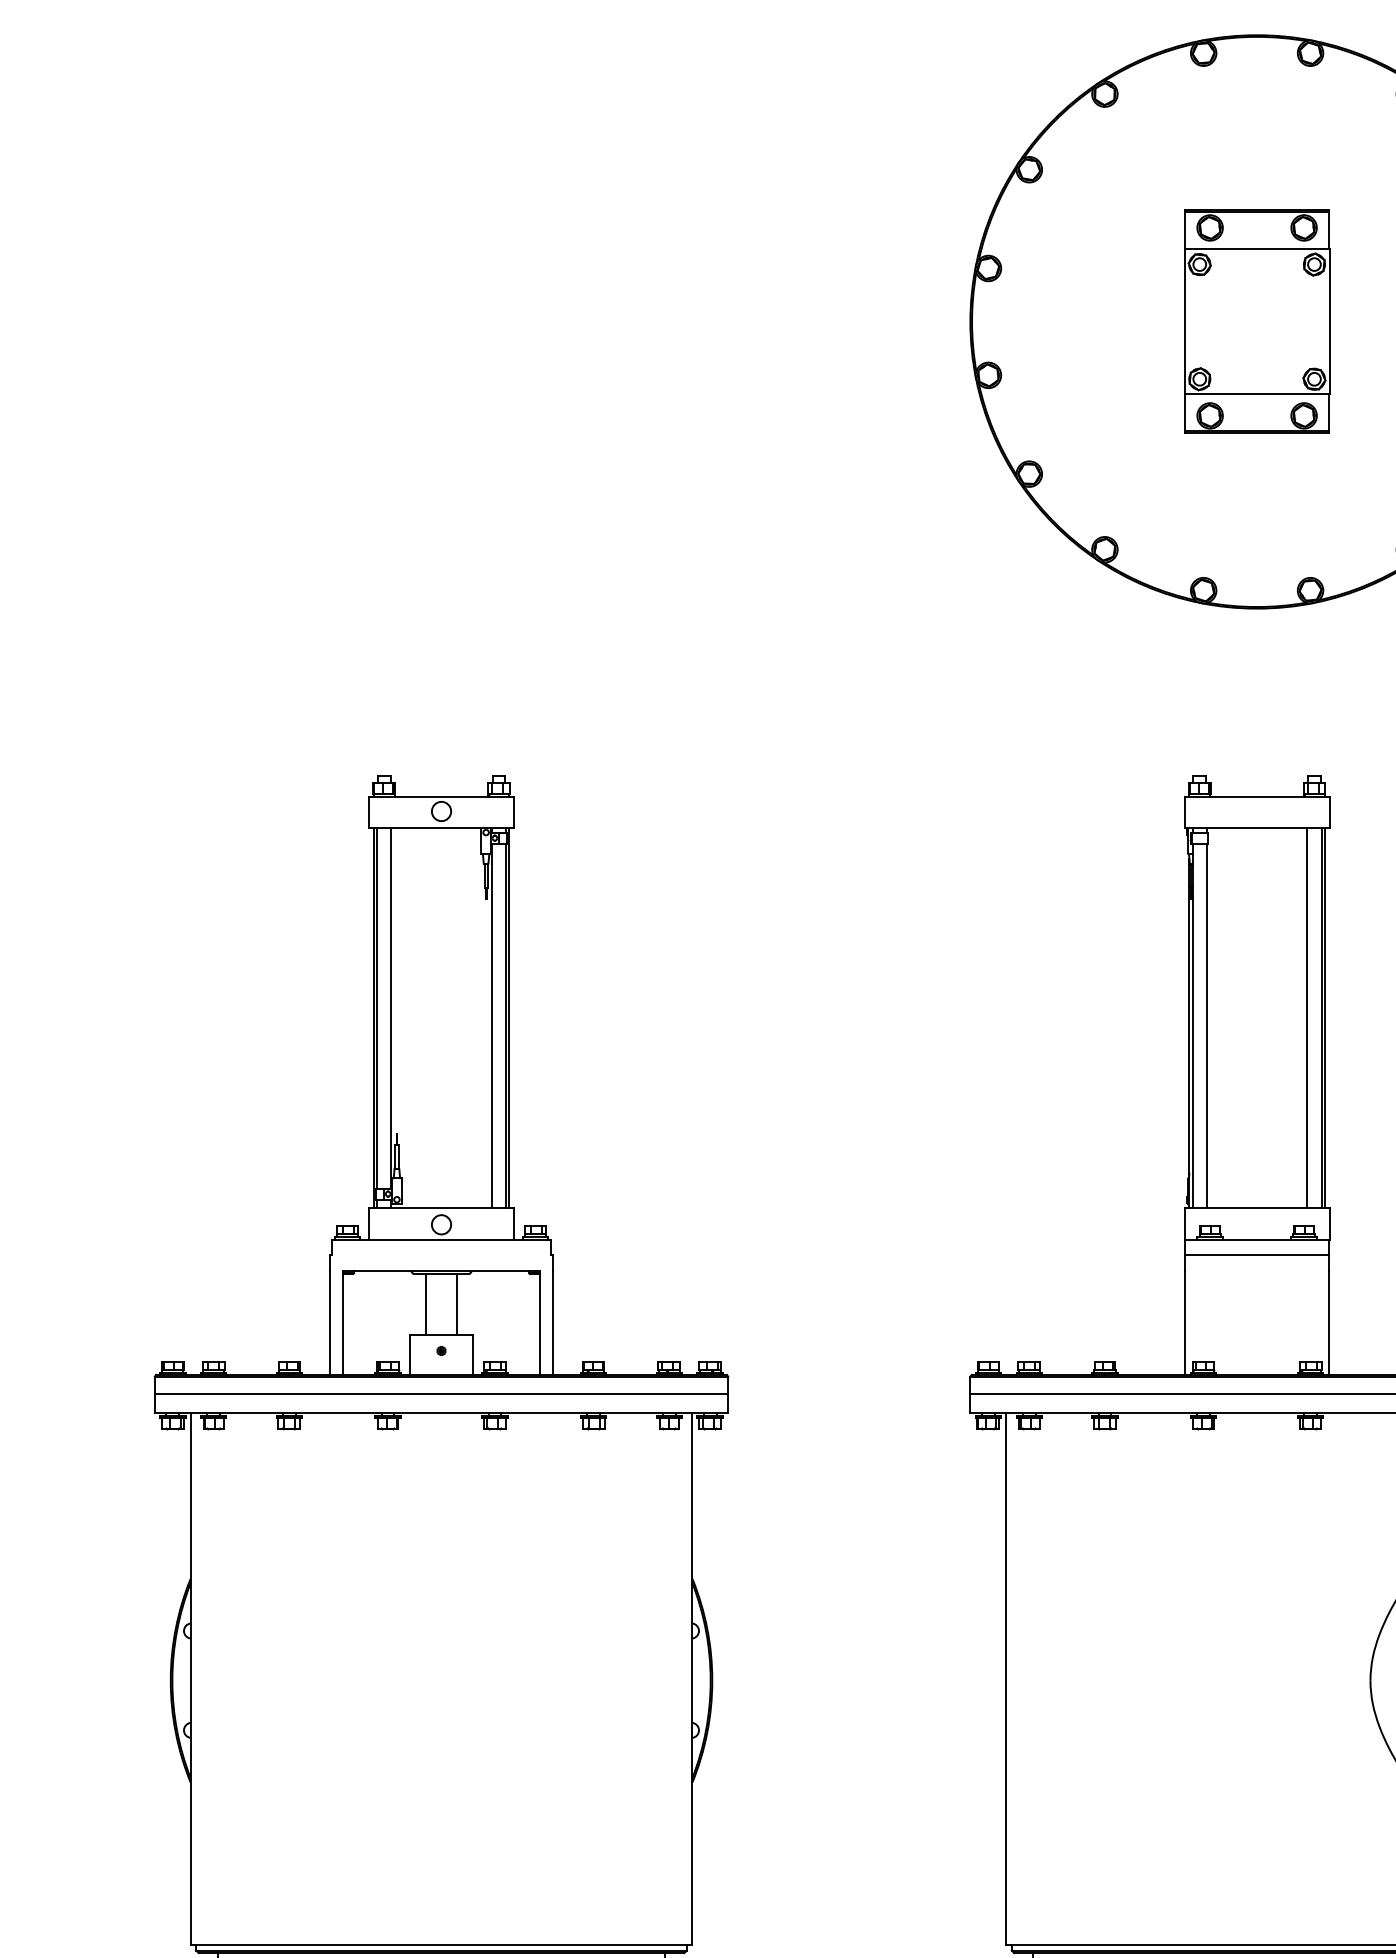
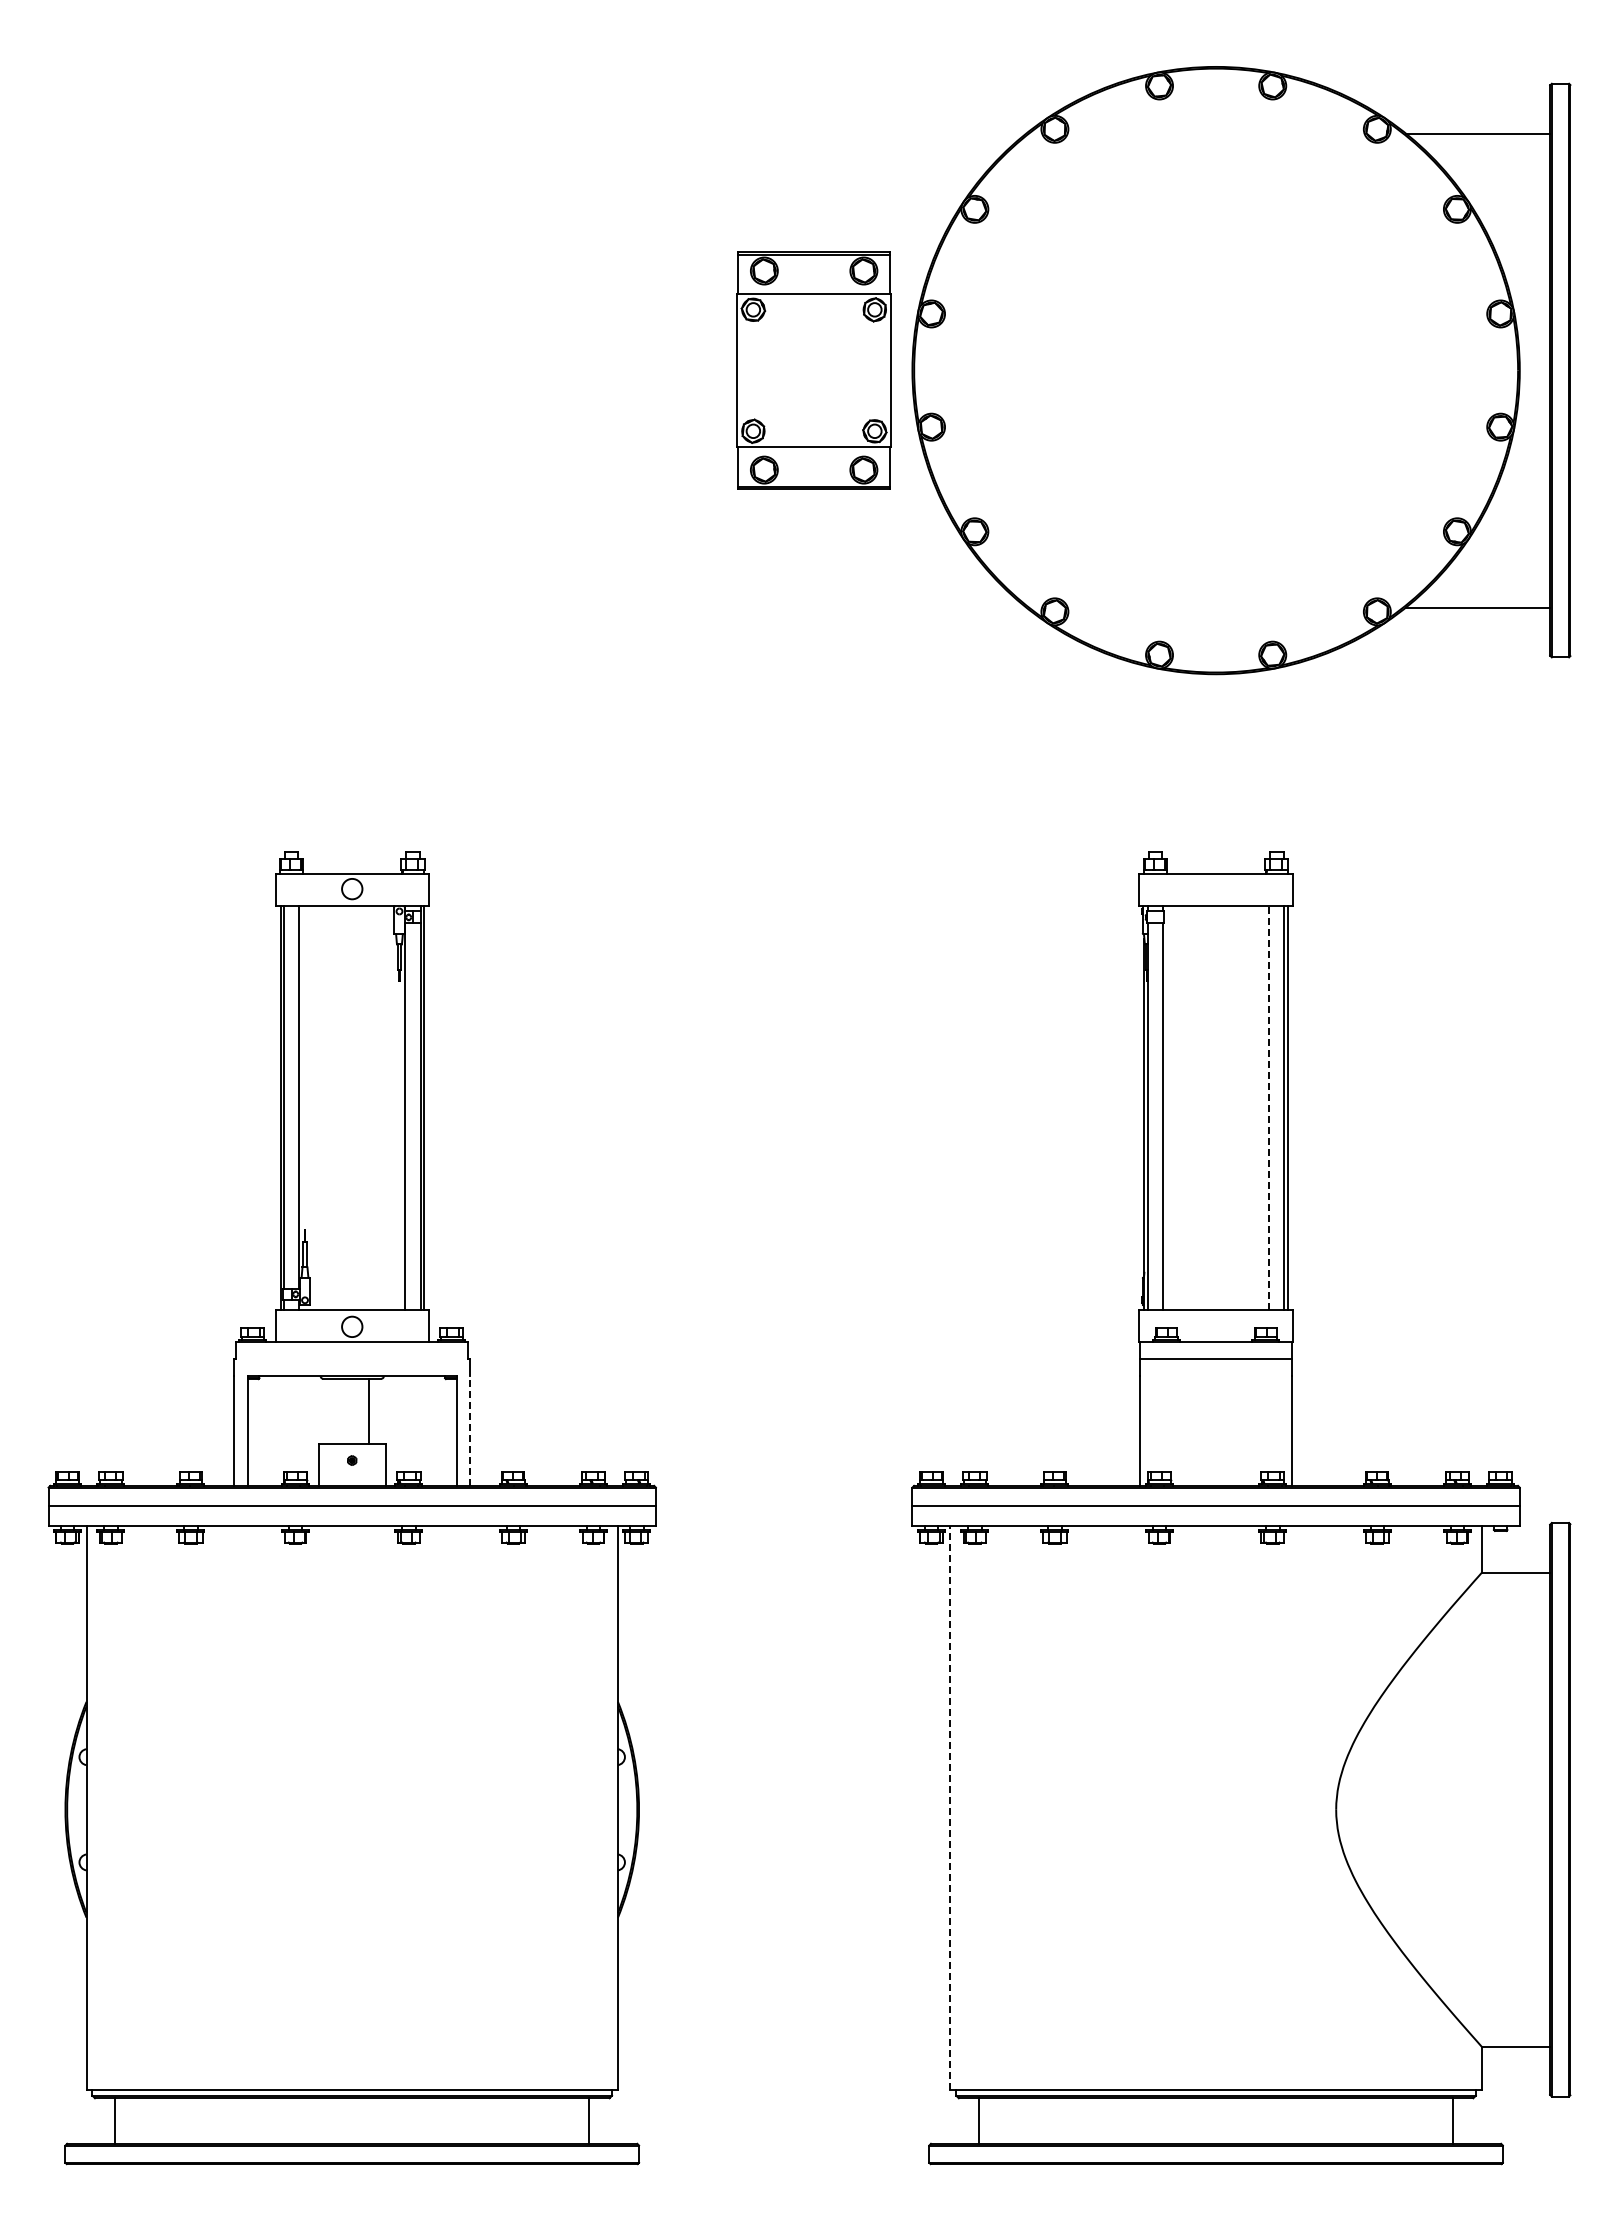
part: (1256, 321) -> (813, 370), moved
line: (1307, 1018) -> (1269, 1108), solid -> dashed
line: (425, 1303) -> (335, 1410), removed
line: (553, 1323) -> (470, 1431), solid -> dashed
line: (1006, 1679) -> (950, 1808), solid -> dashed

